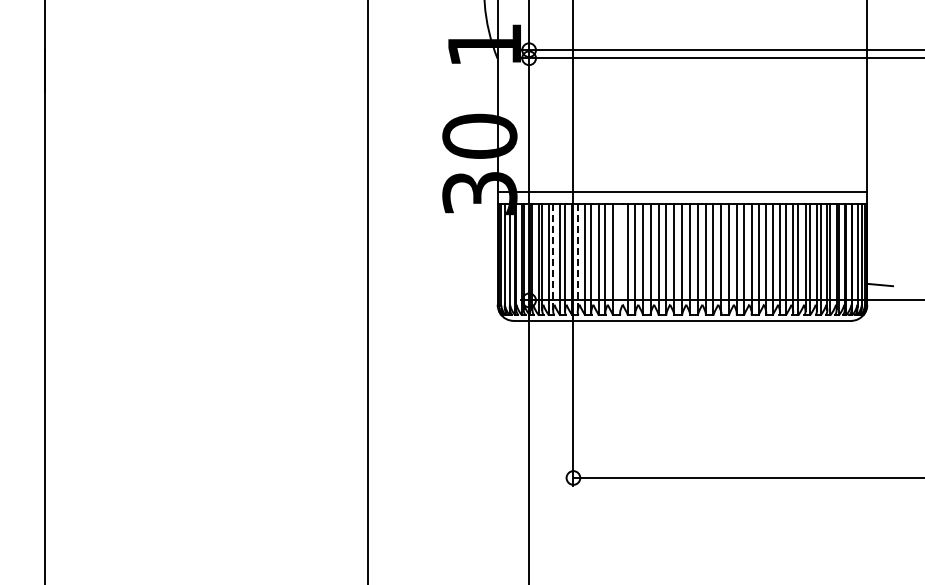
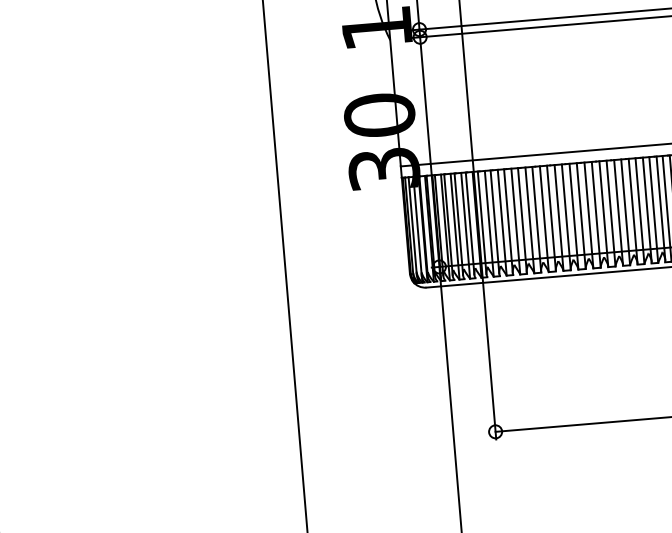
line: (553, 257) -> (459, 224), dashed -> solid
line: (577, 258) -> (481, 223), dashed -> solid
line: (620, 258) -> (522, 219), added

